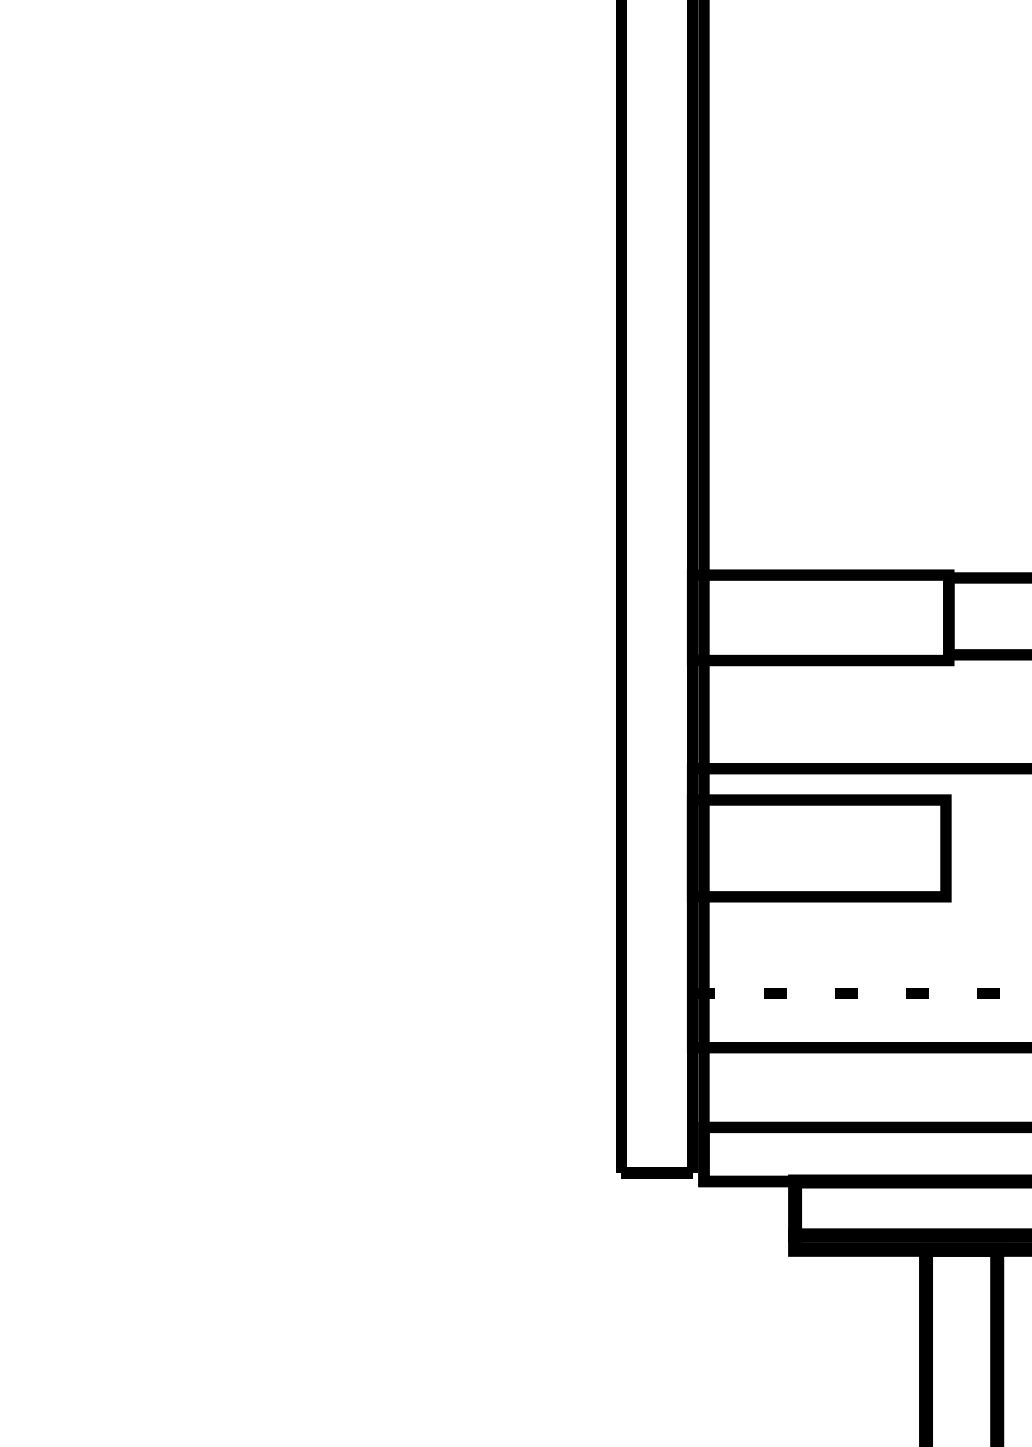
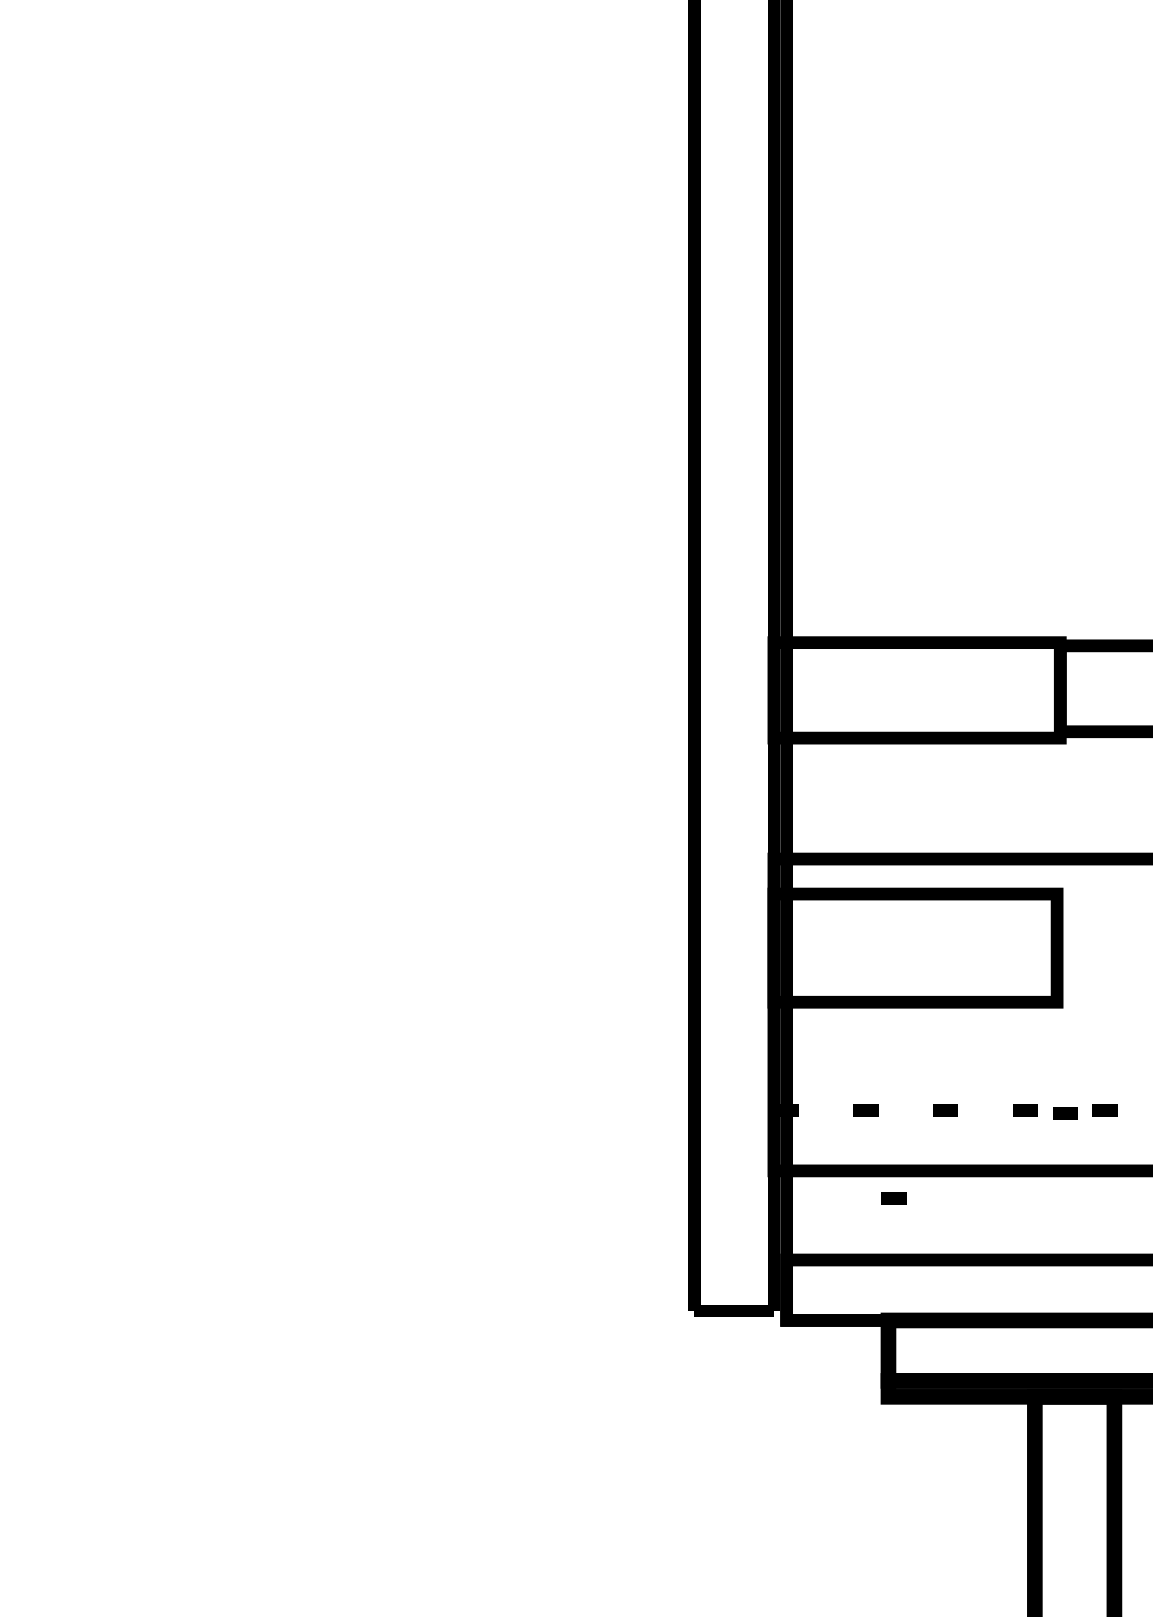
line: (953, 996) -> (1065, 1113), added
line: (799, 1072) -> (893, 1198), added

